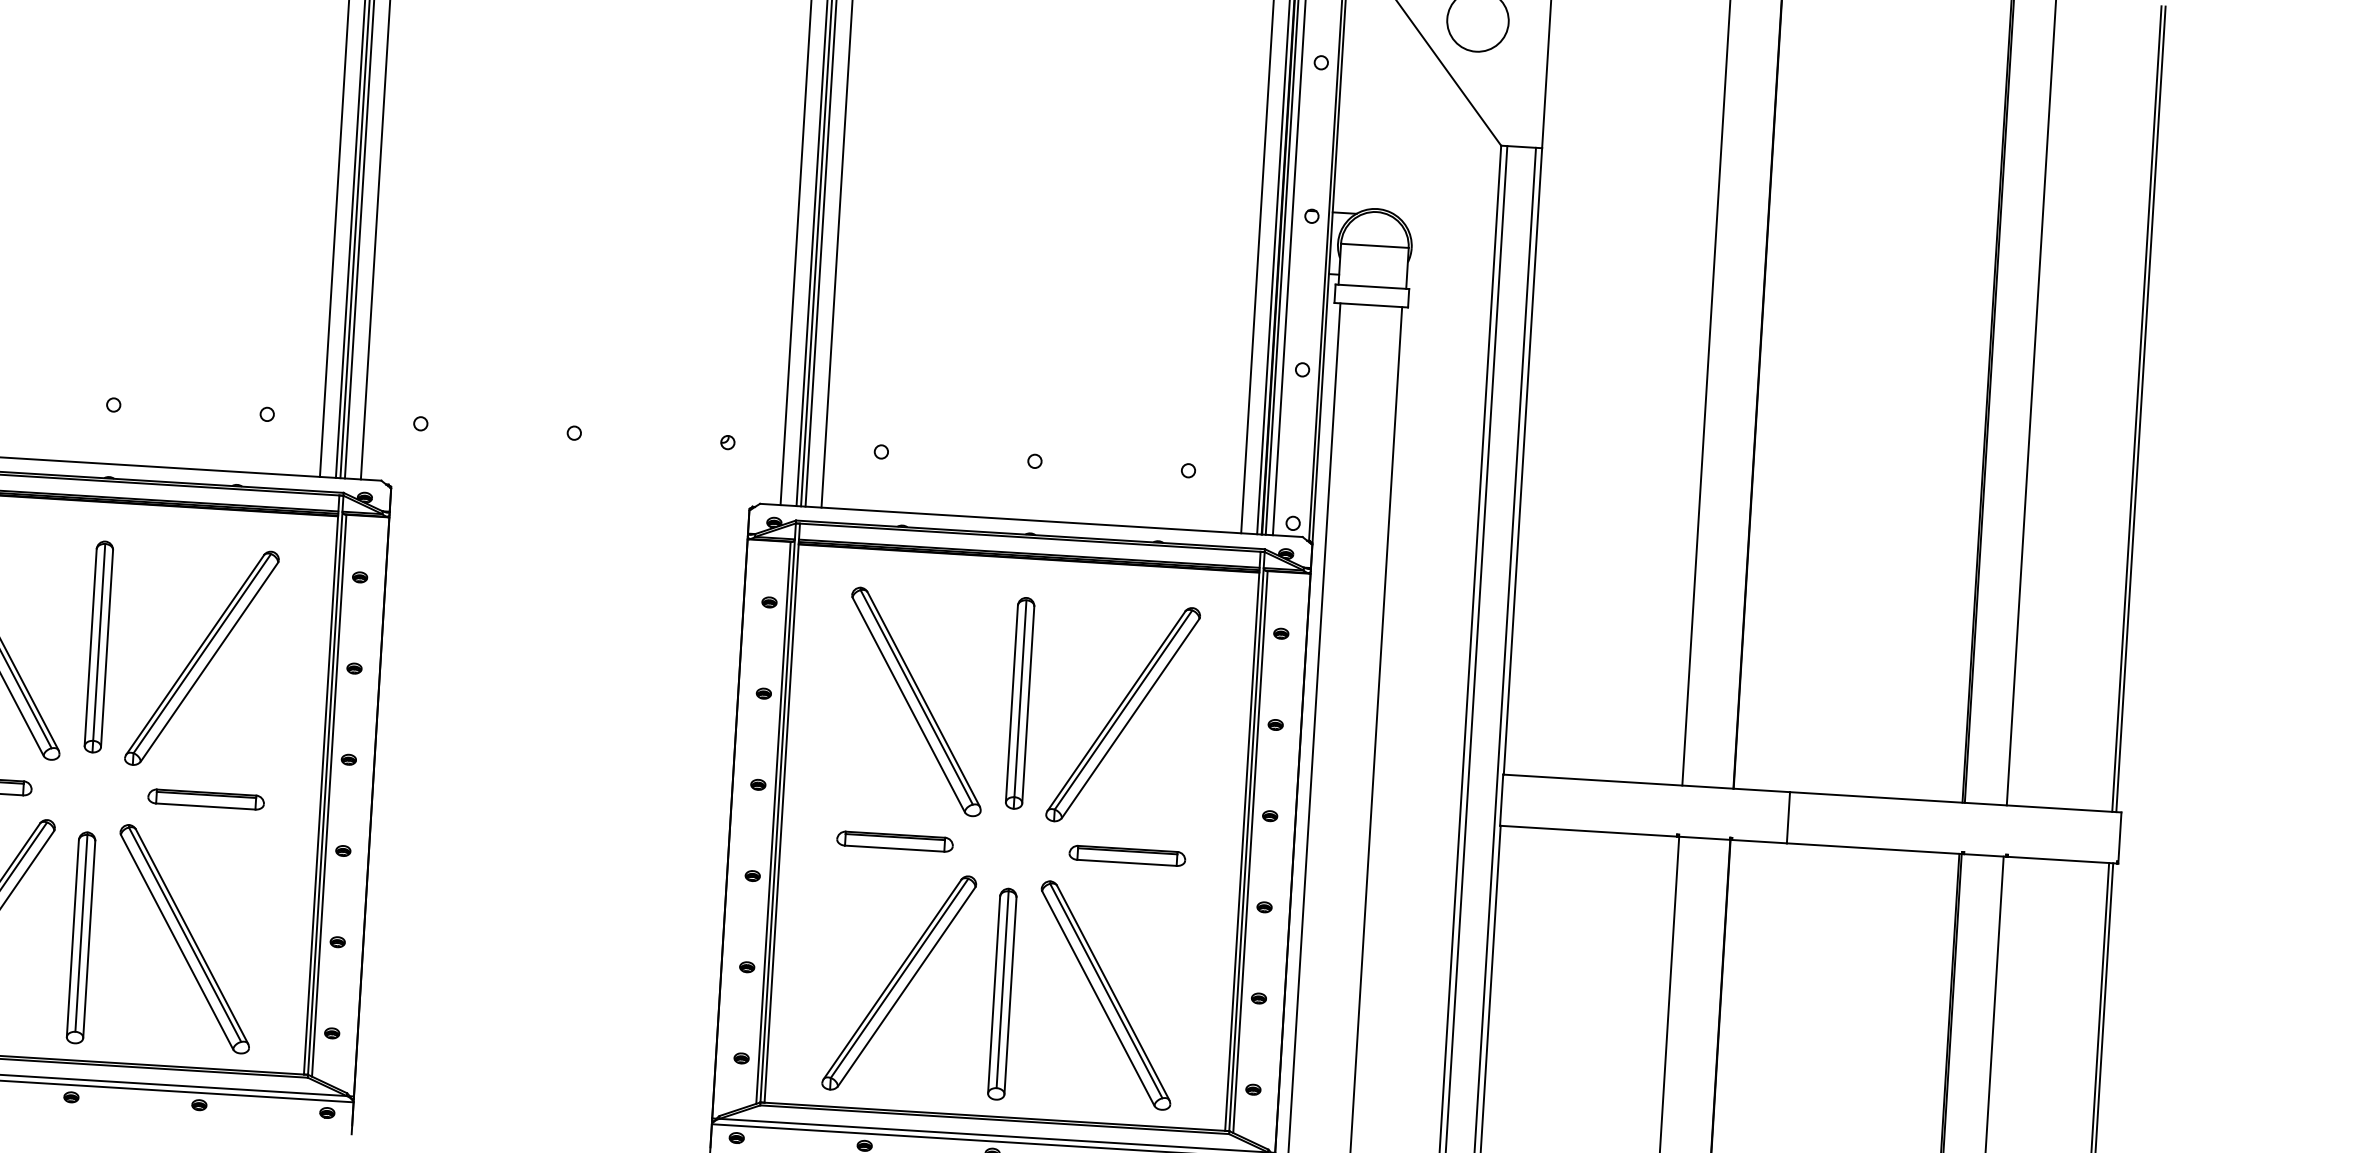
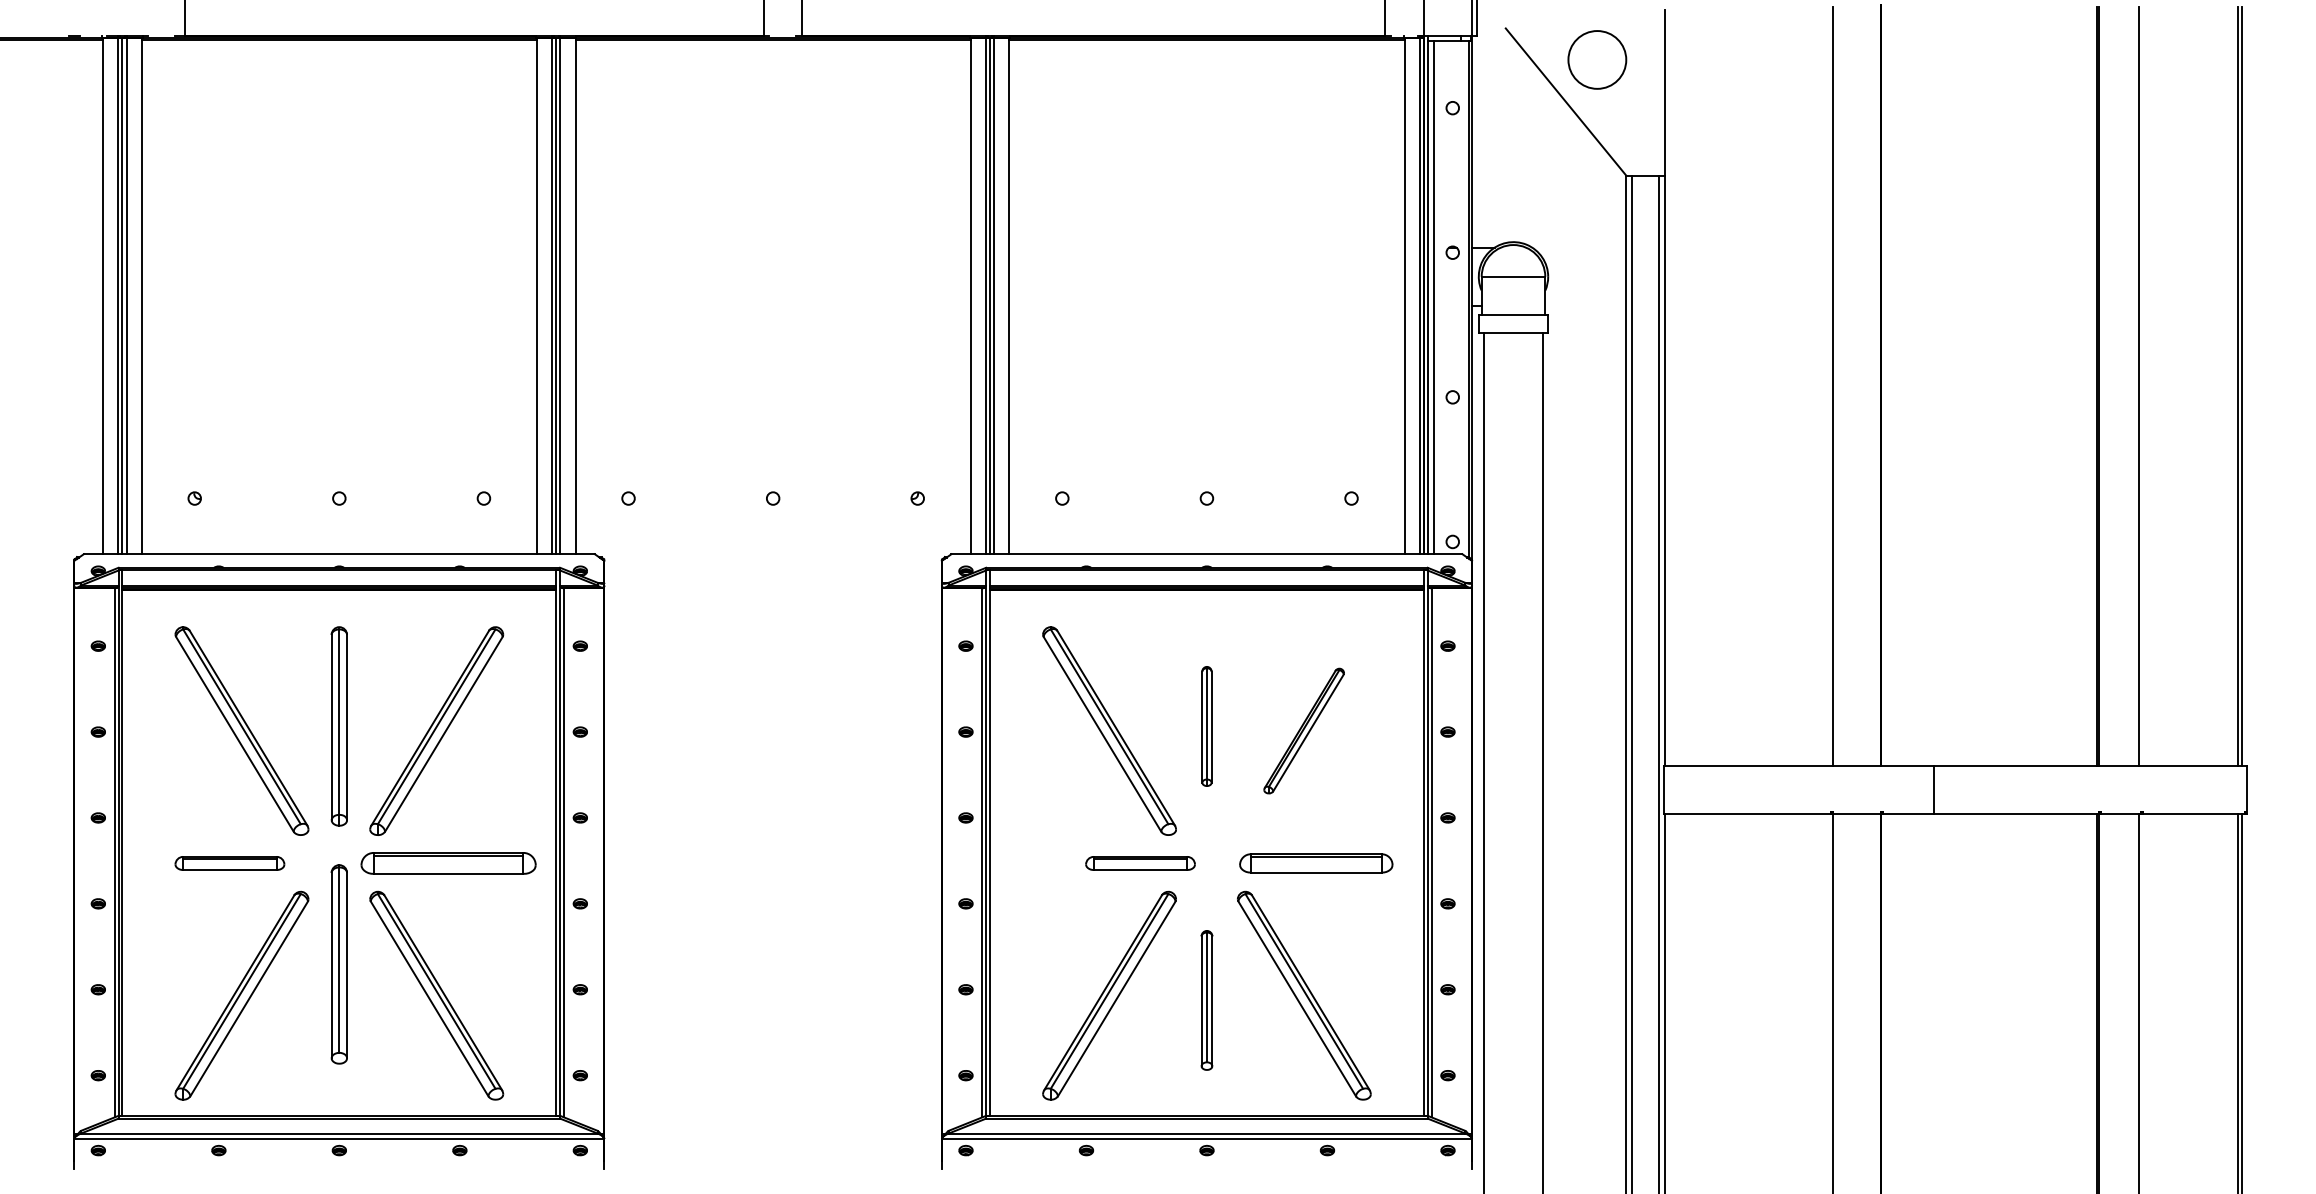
part: (1019, 703) -> (1206, 726), size x0.6
part: (1122, 713) -> (1303, 730), size x0.6
part: (205, 799) -> (448, 863), size x1.6
part: (895, 841) -> (1140, 863), moved
part: (1127, 855) -> (1316, 863), size x1.4
part: (80, 937) -> (338, 964), moved
part: (1001, 994) -> (1206, 1000), size x0.7

